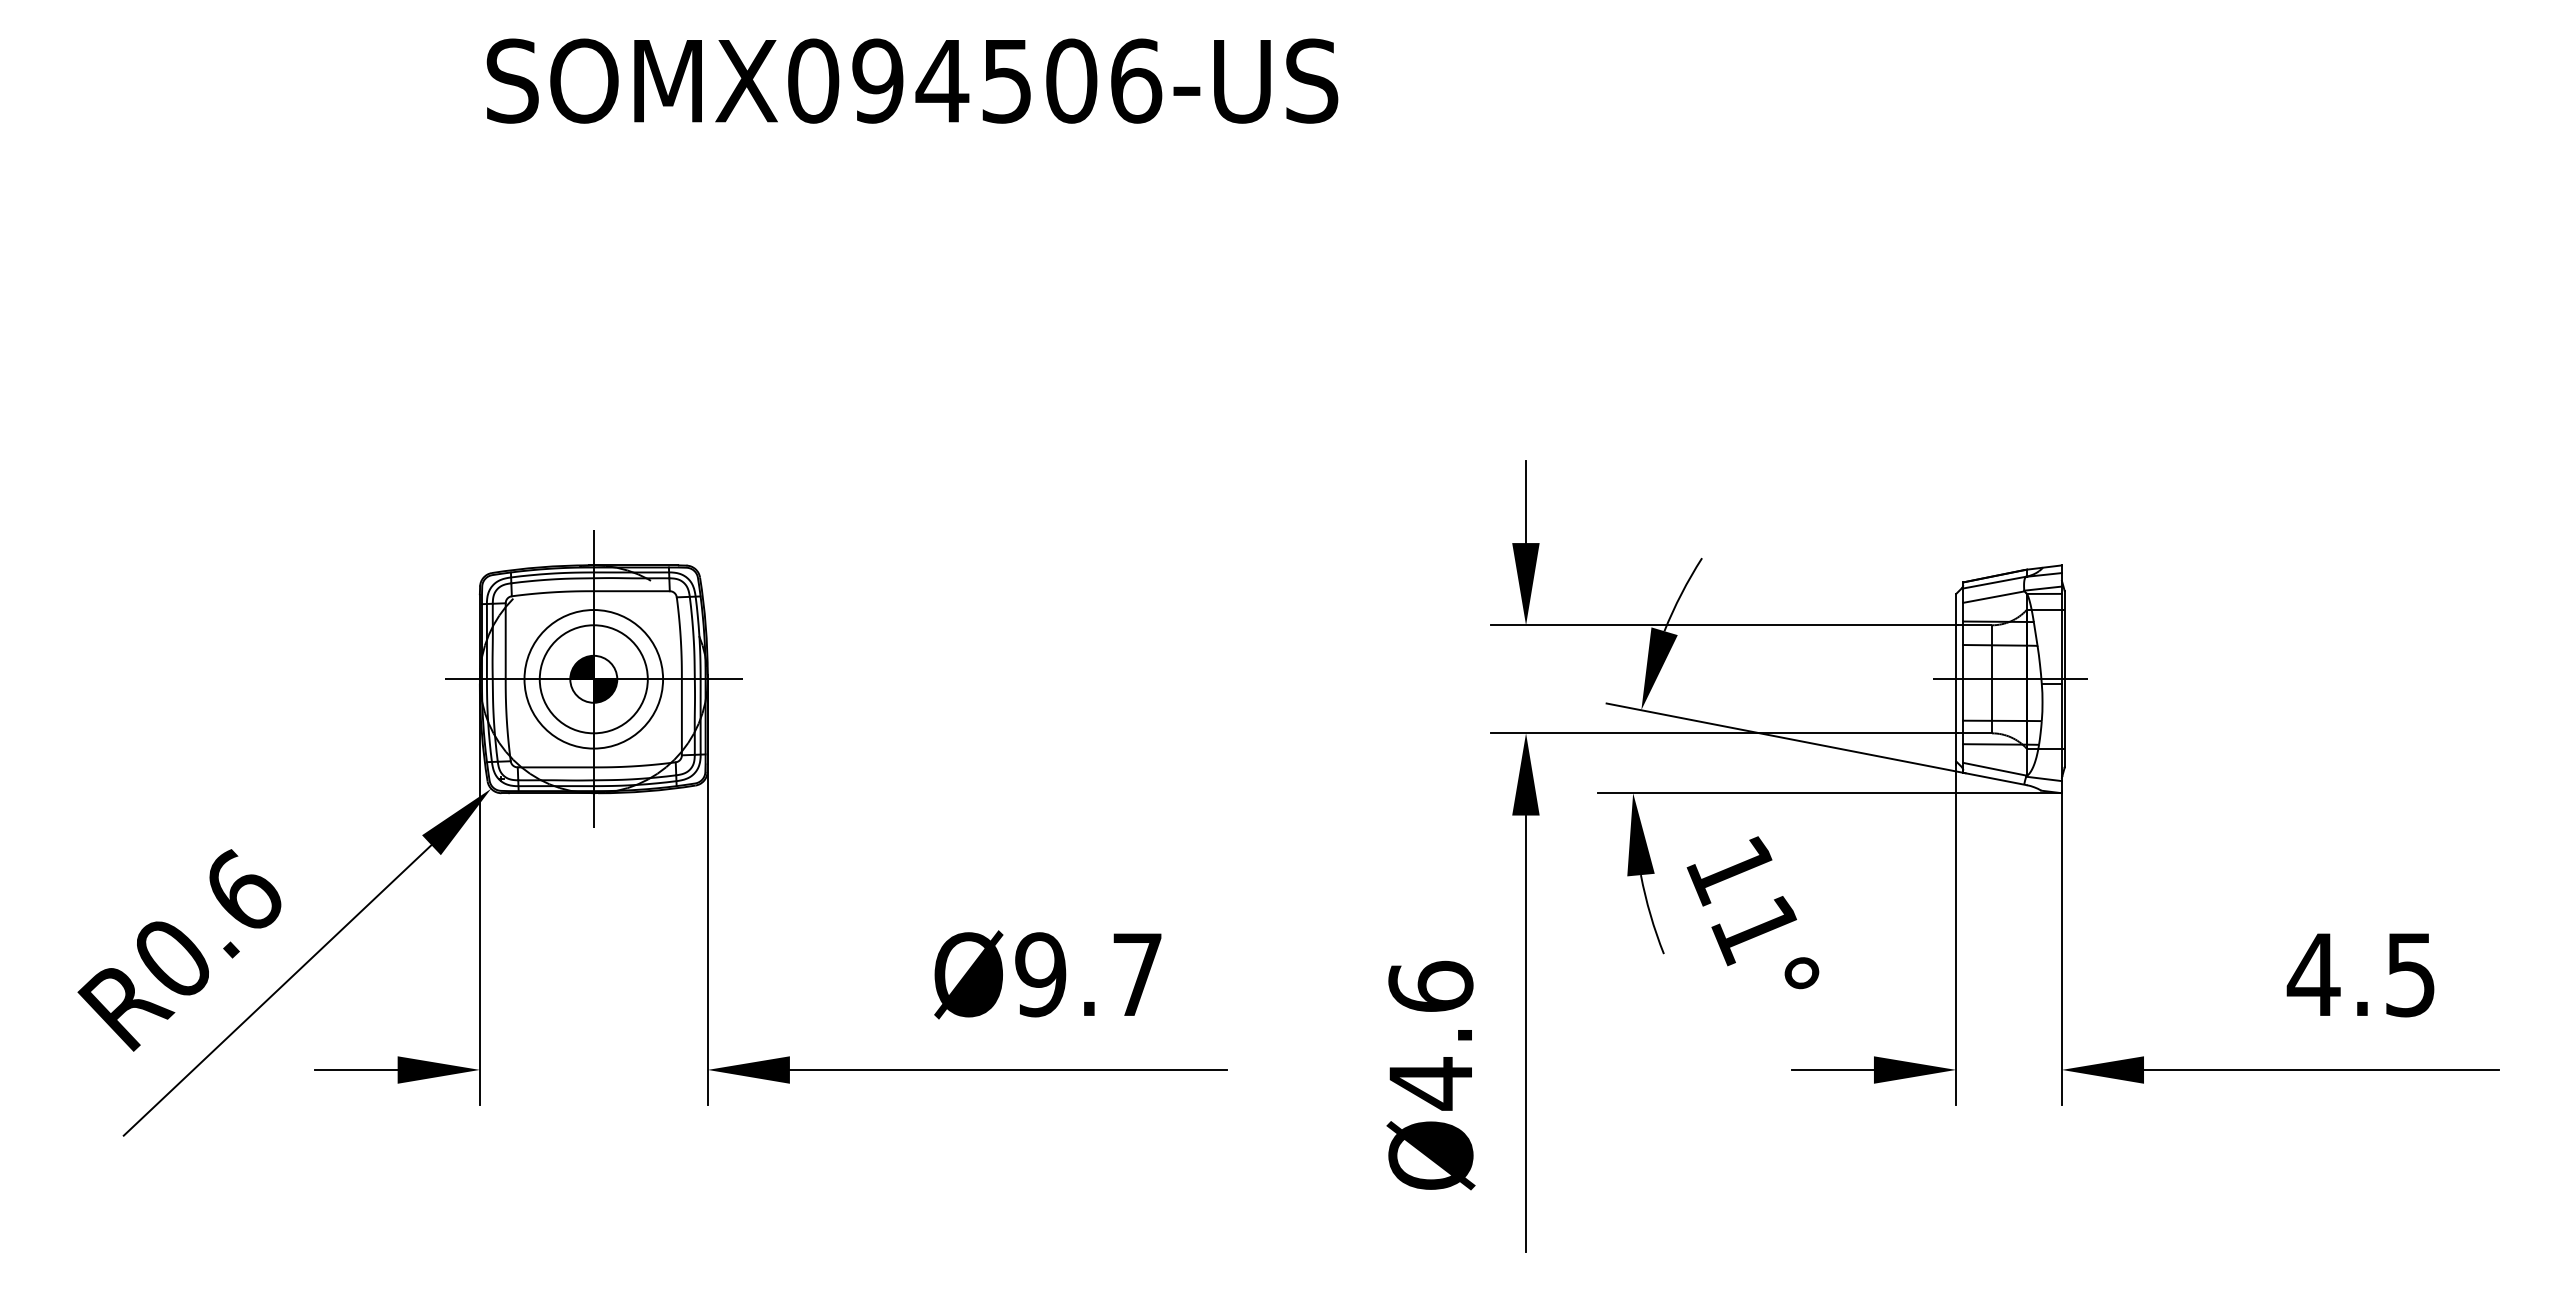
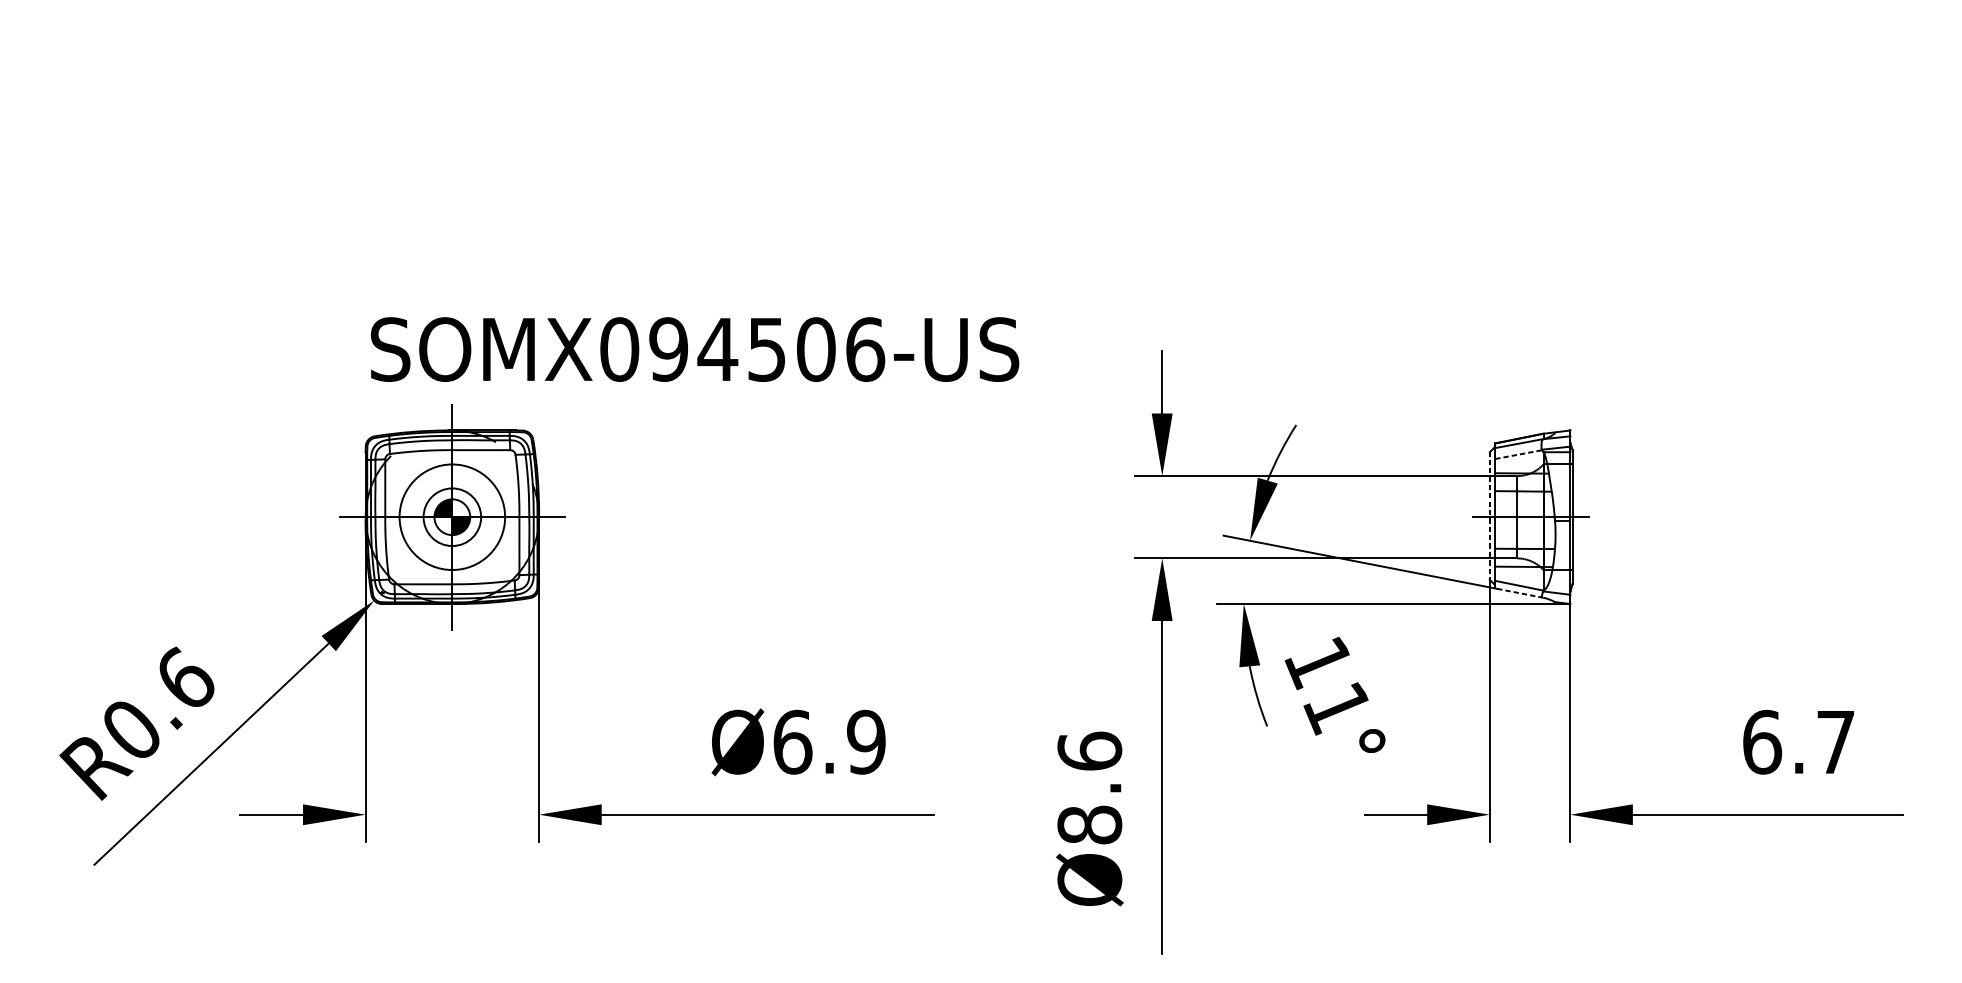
text: (912, 80) -> (695, 349), moved
line: (1994, 597) -> (1518, 454), solid -> dashed
line: (1956, 678) -> (1490, 516), solid -> dashed
circle: (593, 679) -> (452, 517), size x0.7
line: (1994, 778) -> (1518, 592), solid -> dashed
text: (1088, 974) -> (829, 742), Ø9.7 -> Ø6.9
text: (2360, 974) -> (1797, 742), 4.5 -> 6.7
text: (1430, 1083) -> (1089, 825), Ø4.6 -> Ø8.6

